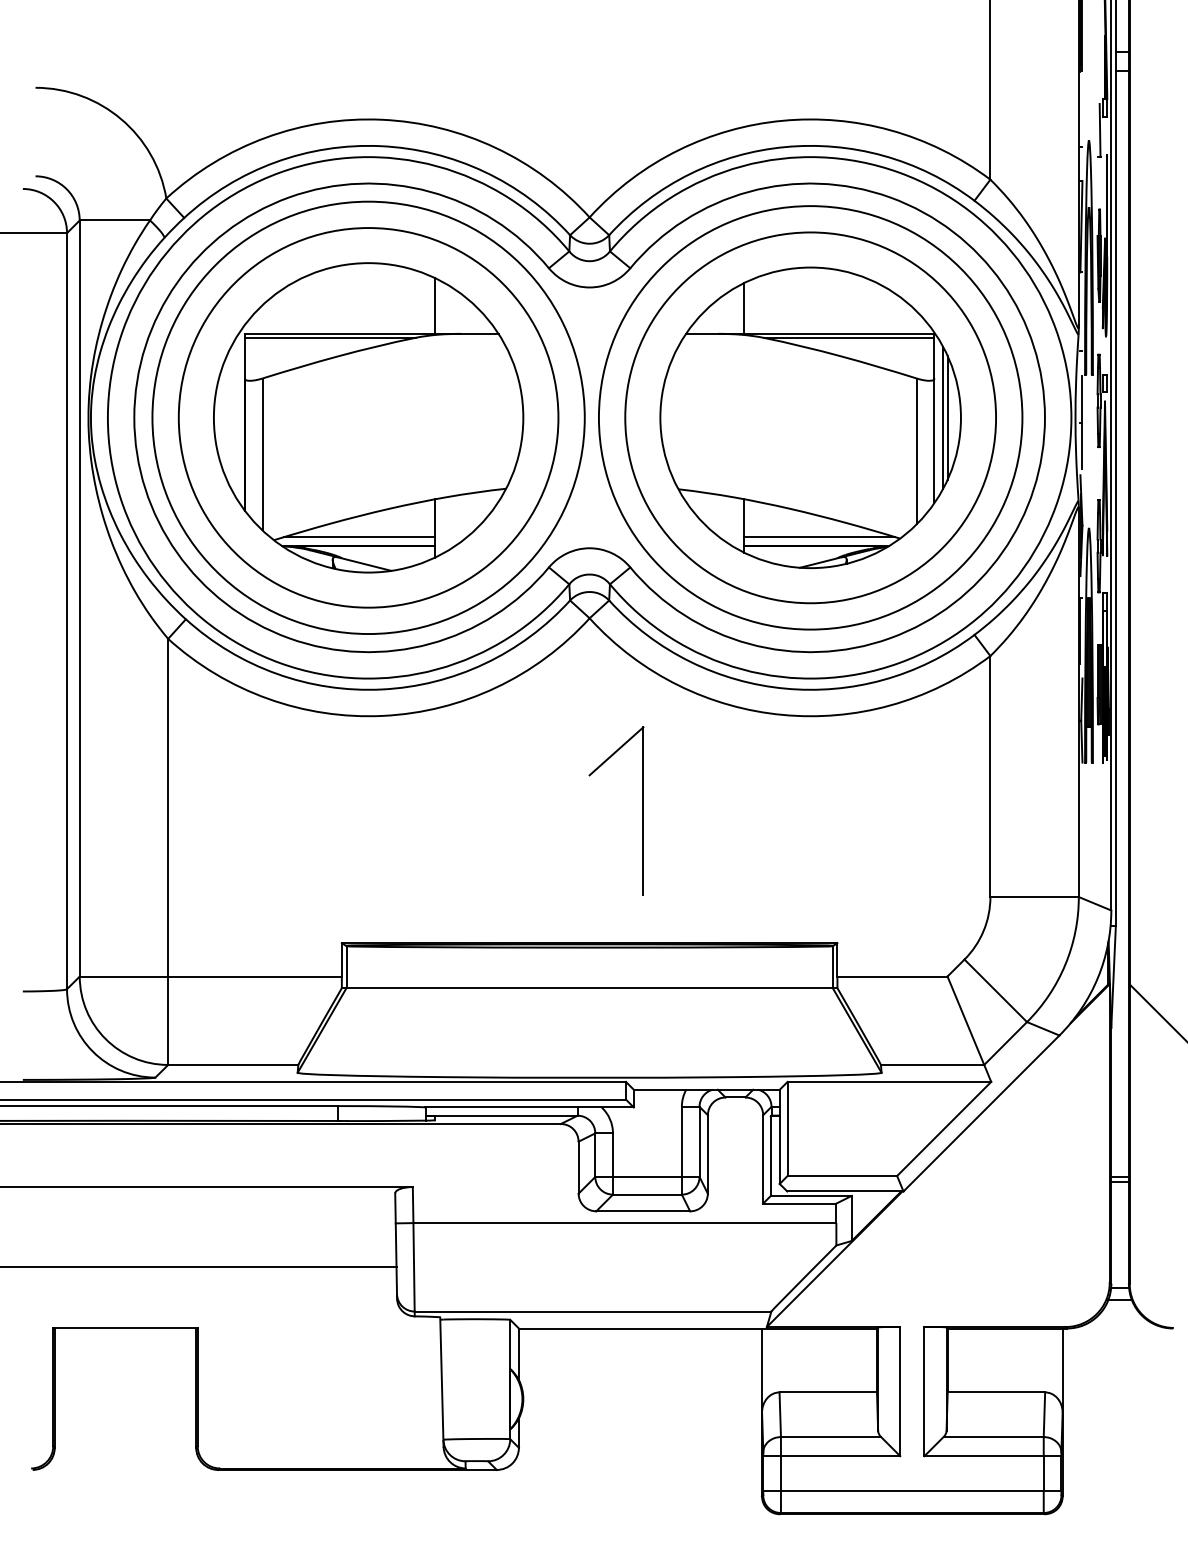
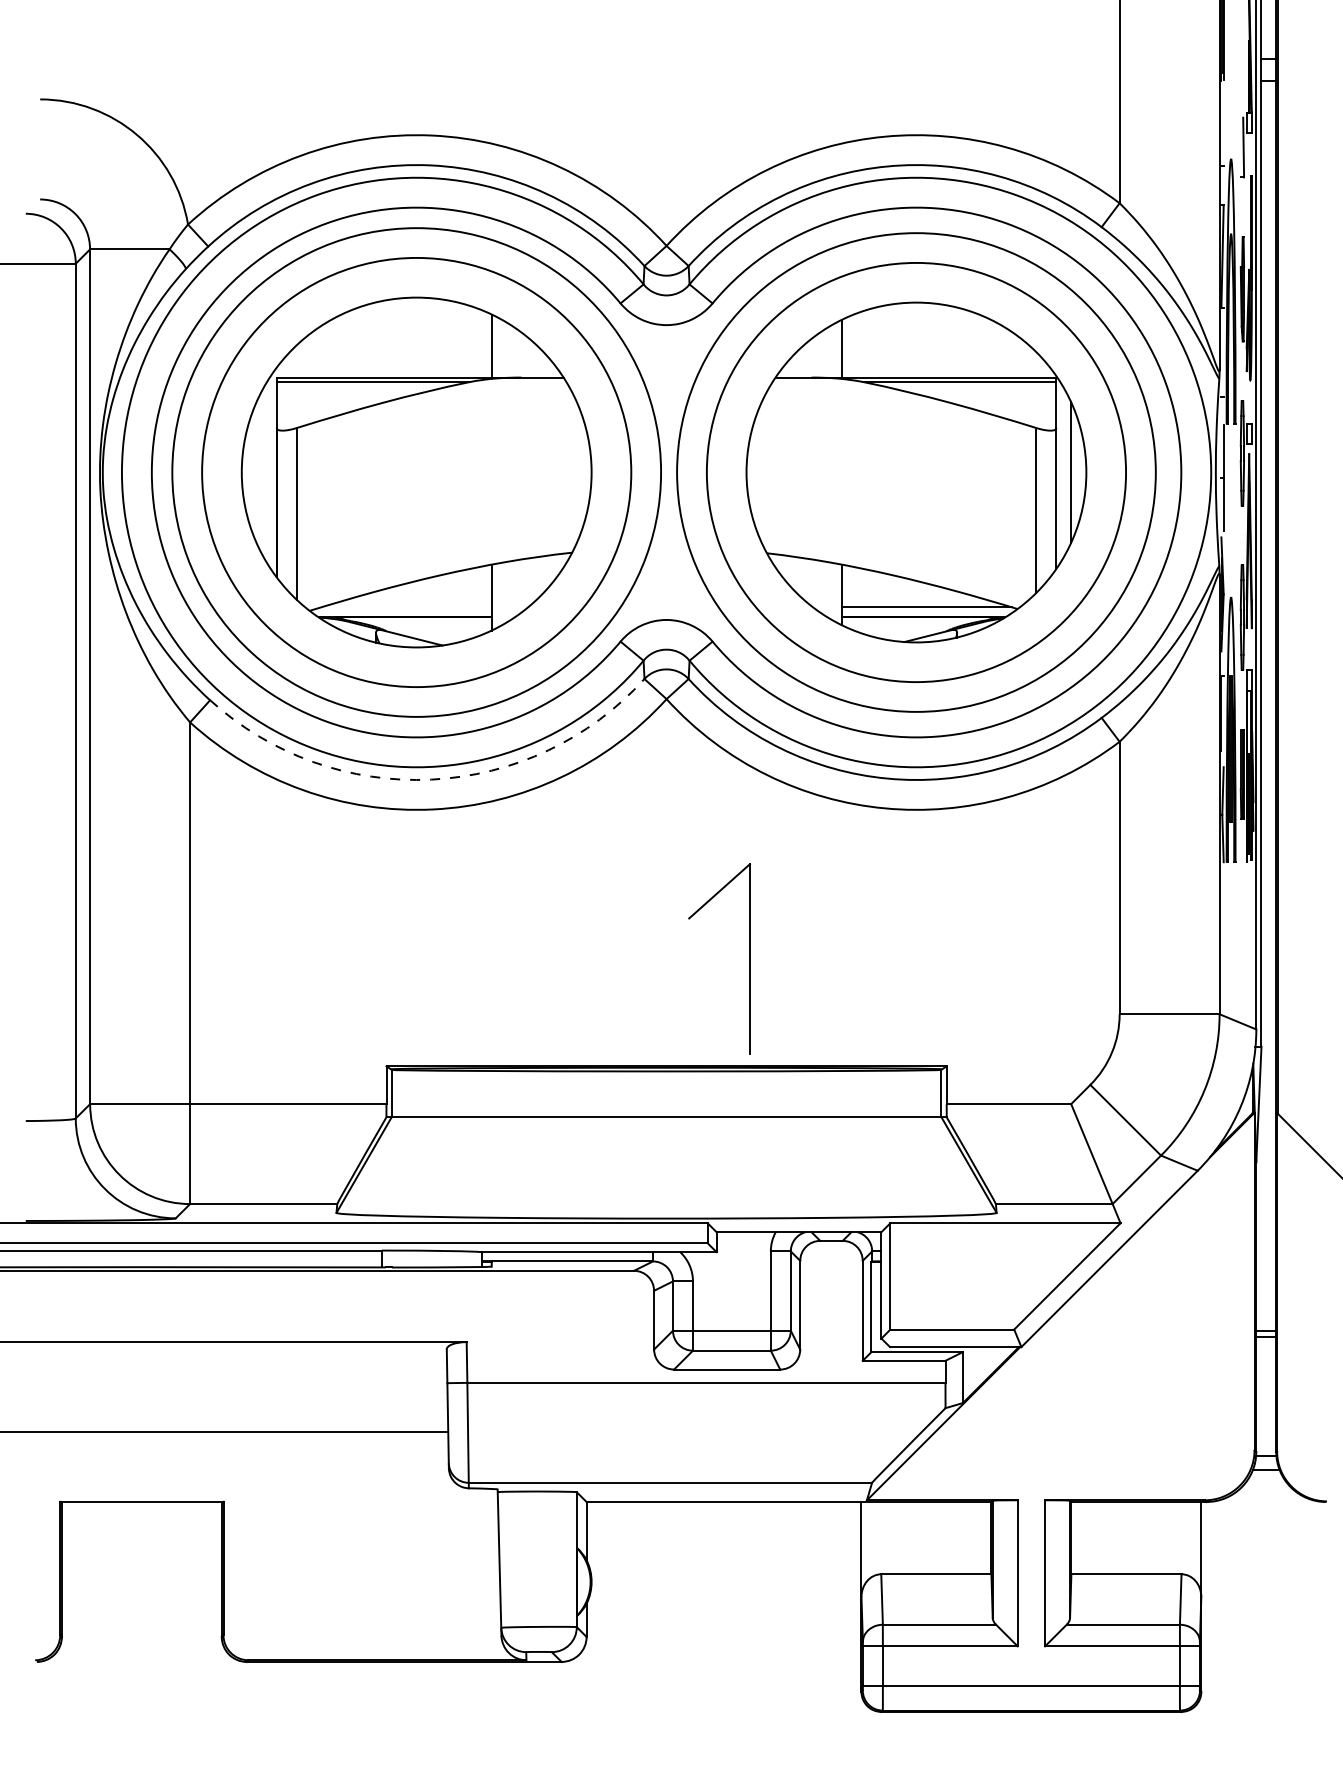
line: (943, 417) -> (1066, 472), removed
line: (358, 537) -> (405, 607), removed
arc: (381, 689) -> (431, 779), solid -> dashed
part: (642, 810) -> (748, 958), moved

